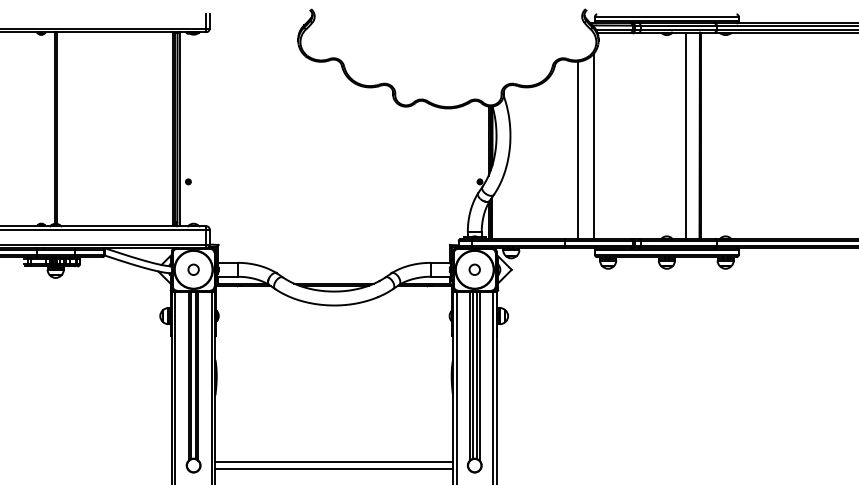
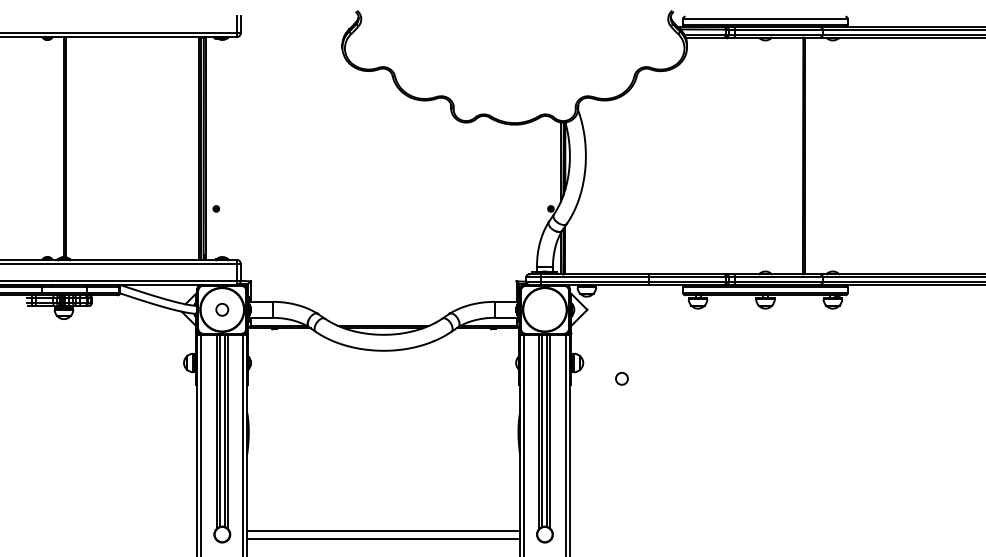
line: (686, 135) -> (787, 155), removed
line: (593, 146) -> (681, 168), removed
line: (578, 150) -> (663, 172), removed
circle: (474, 269) -> (621, 378), moved

